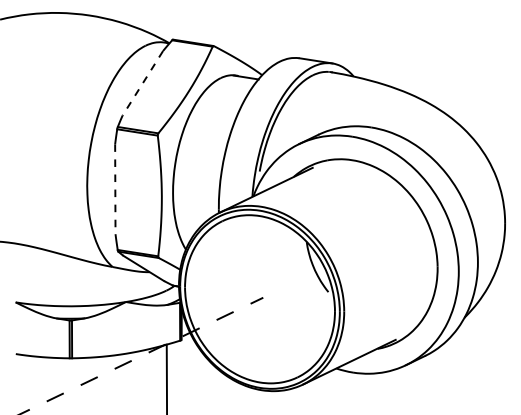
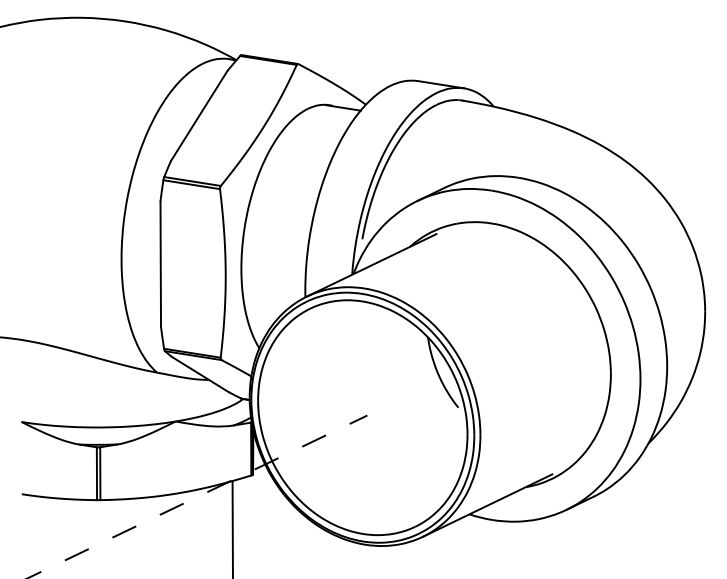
line: (142, 83) -> (198, 116), dashed -> solid
line: (115, 189) -> (160, 264), dashed -> solid

